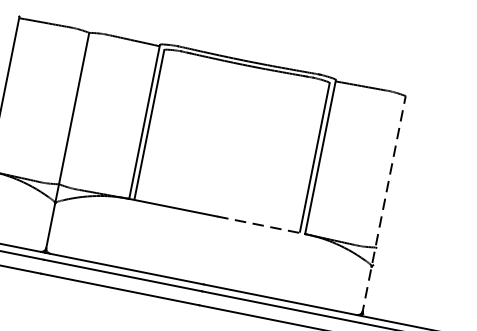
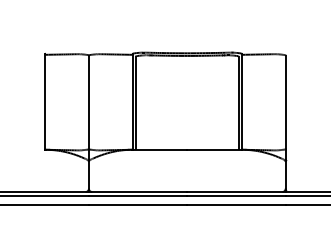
line: (383, 205) -> (285, 123), dashed -> solid
line: (262, 225) -> (215, 149), dashed -> solid

